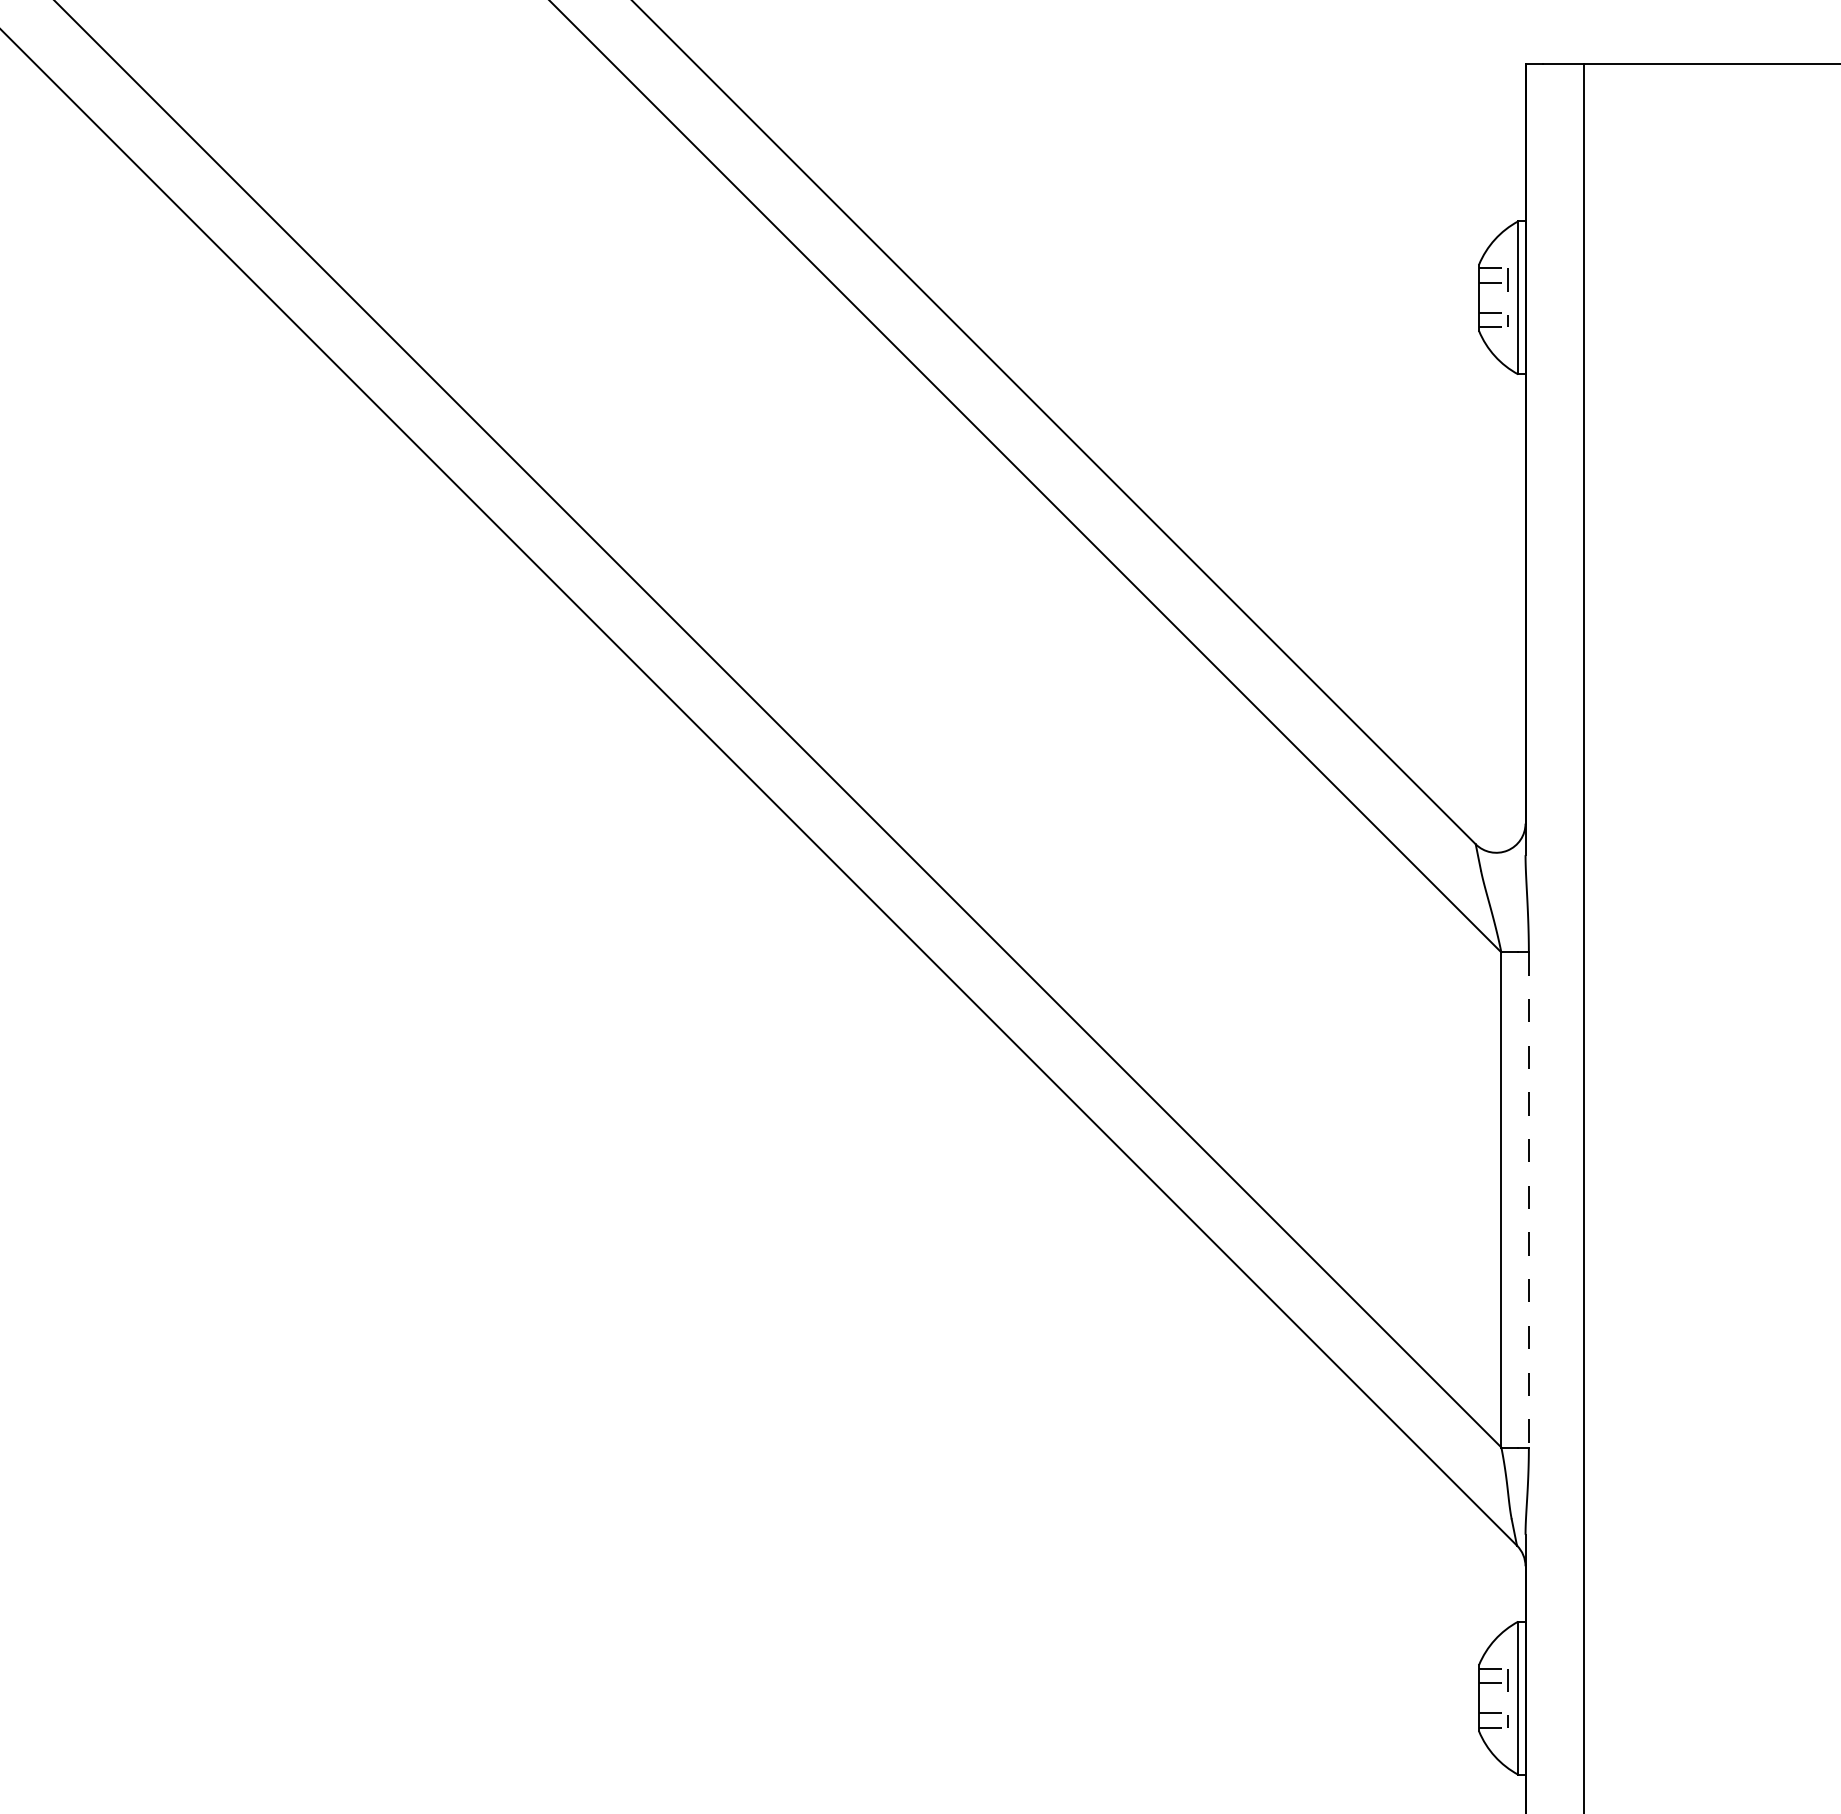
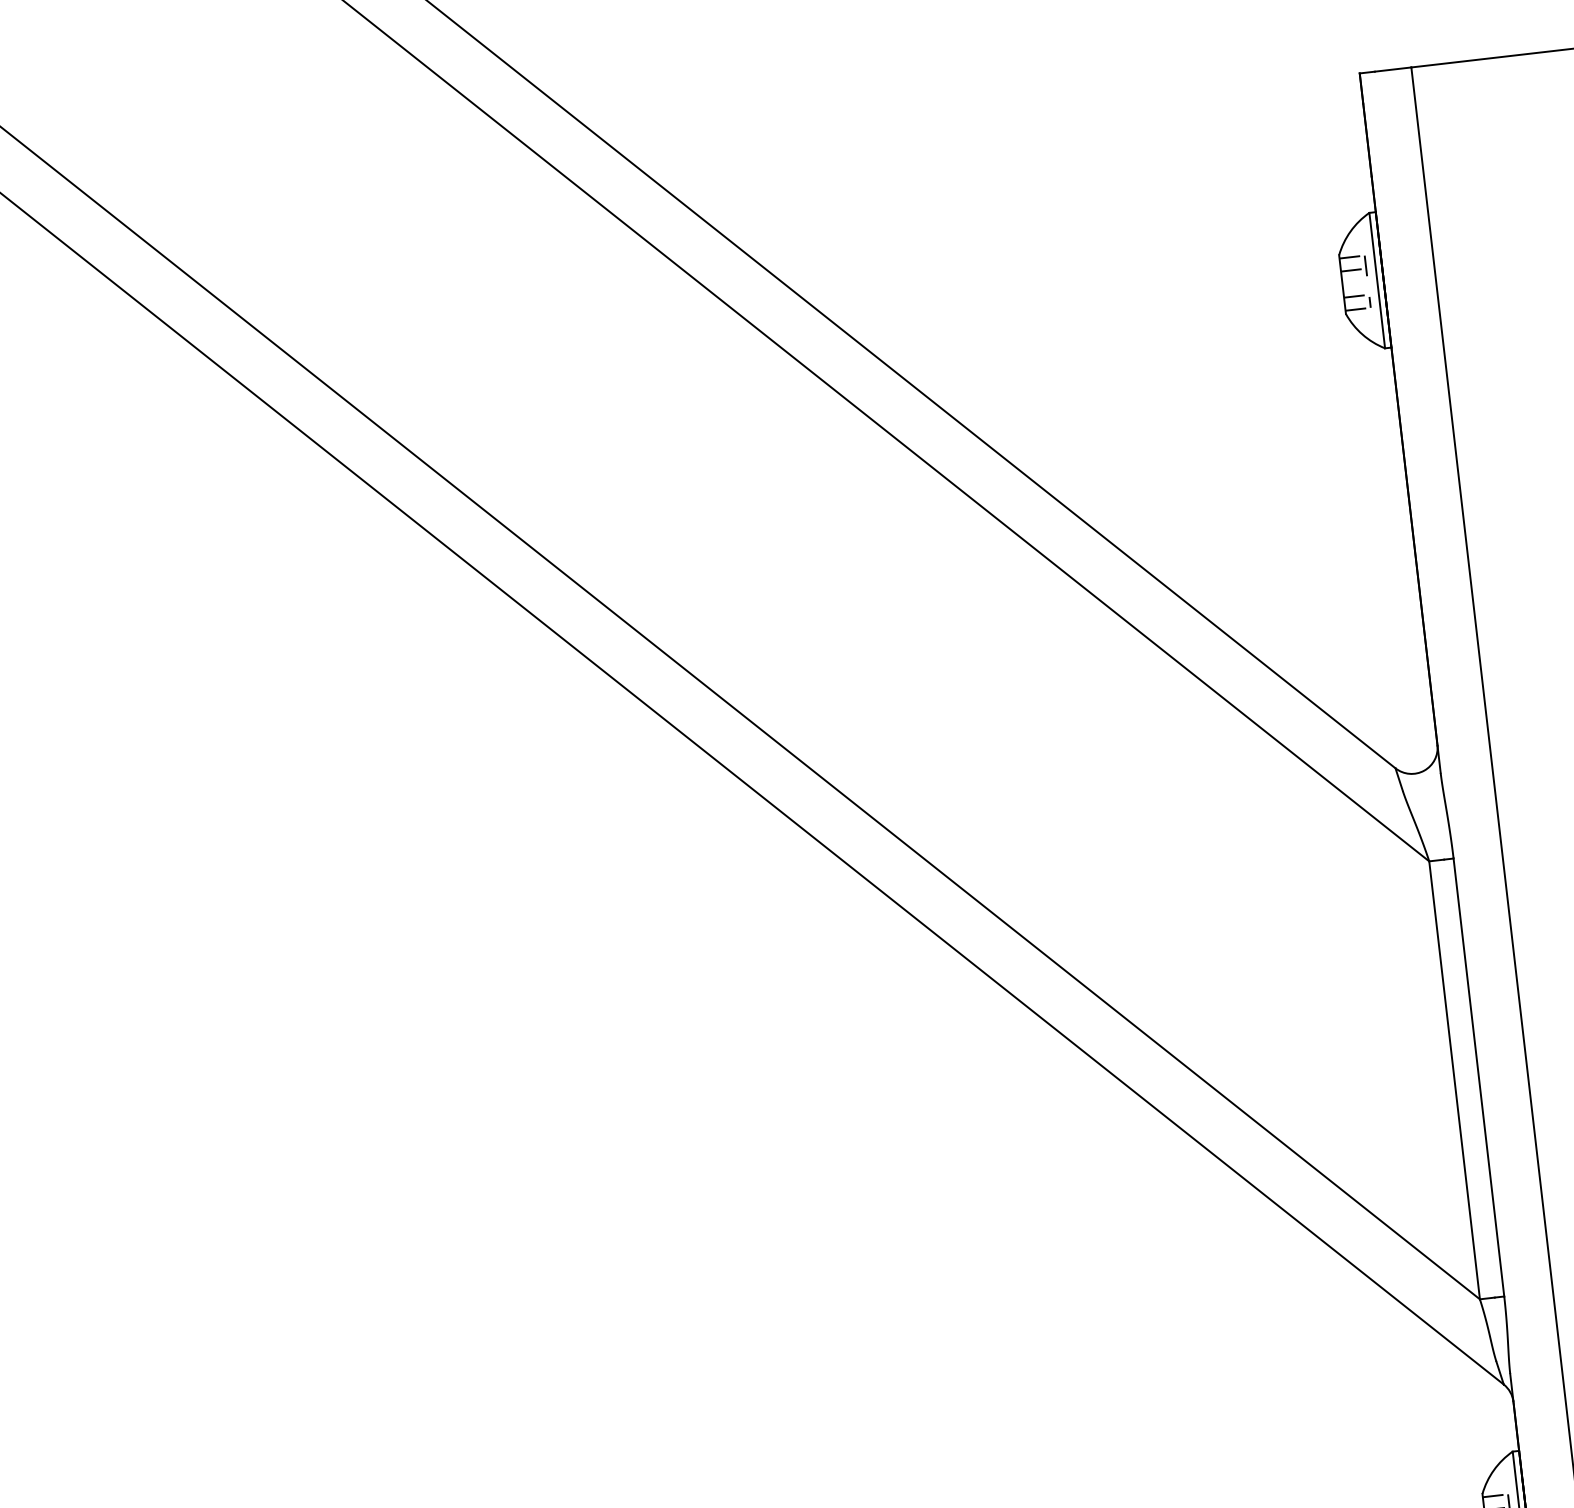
line: (1528, 1199) -> (1478, 1077), dashed -> solid

